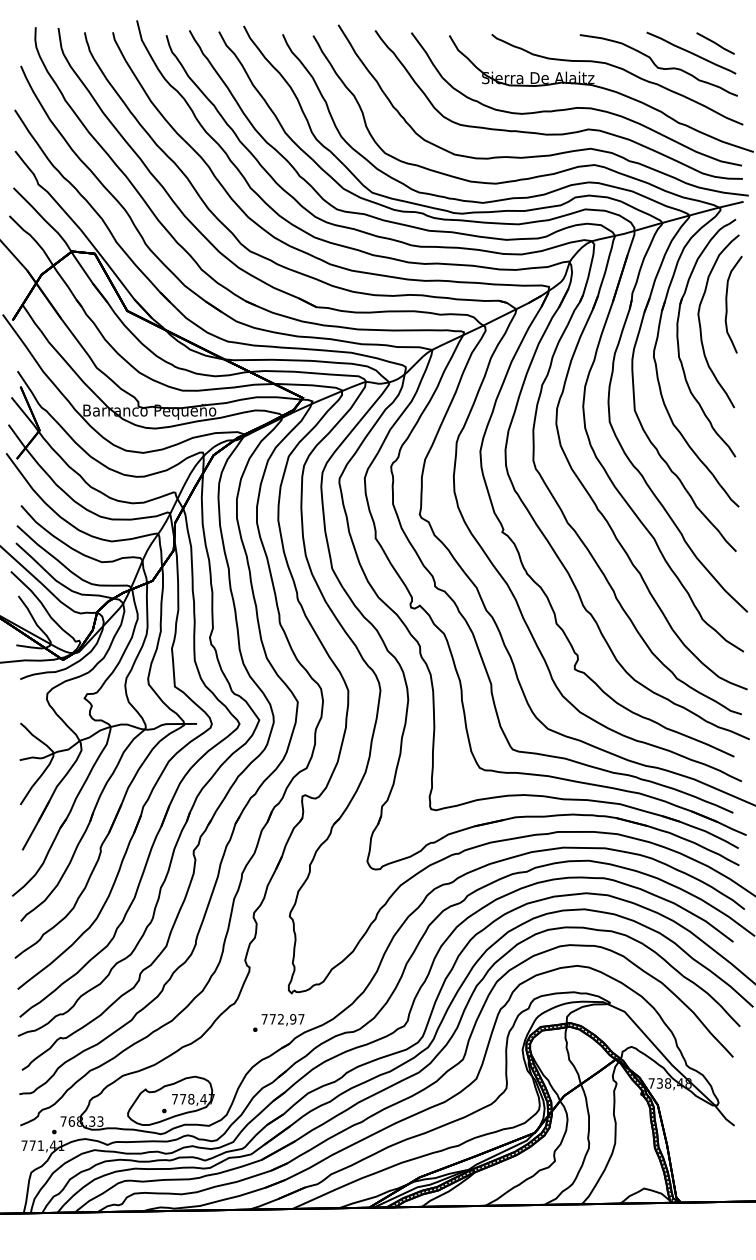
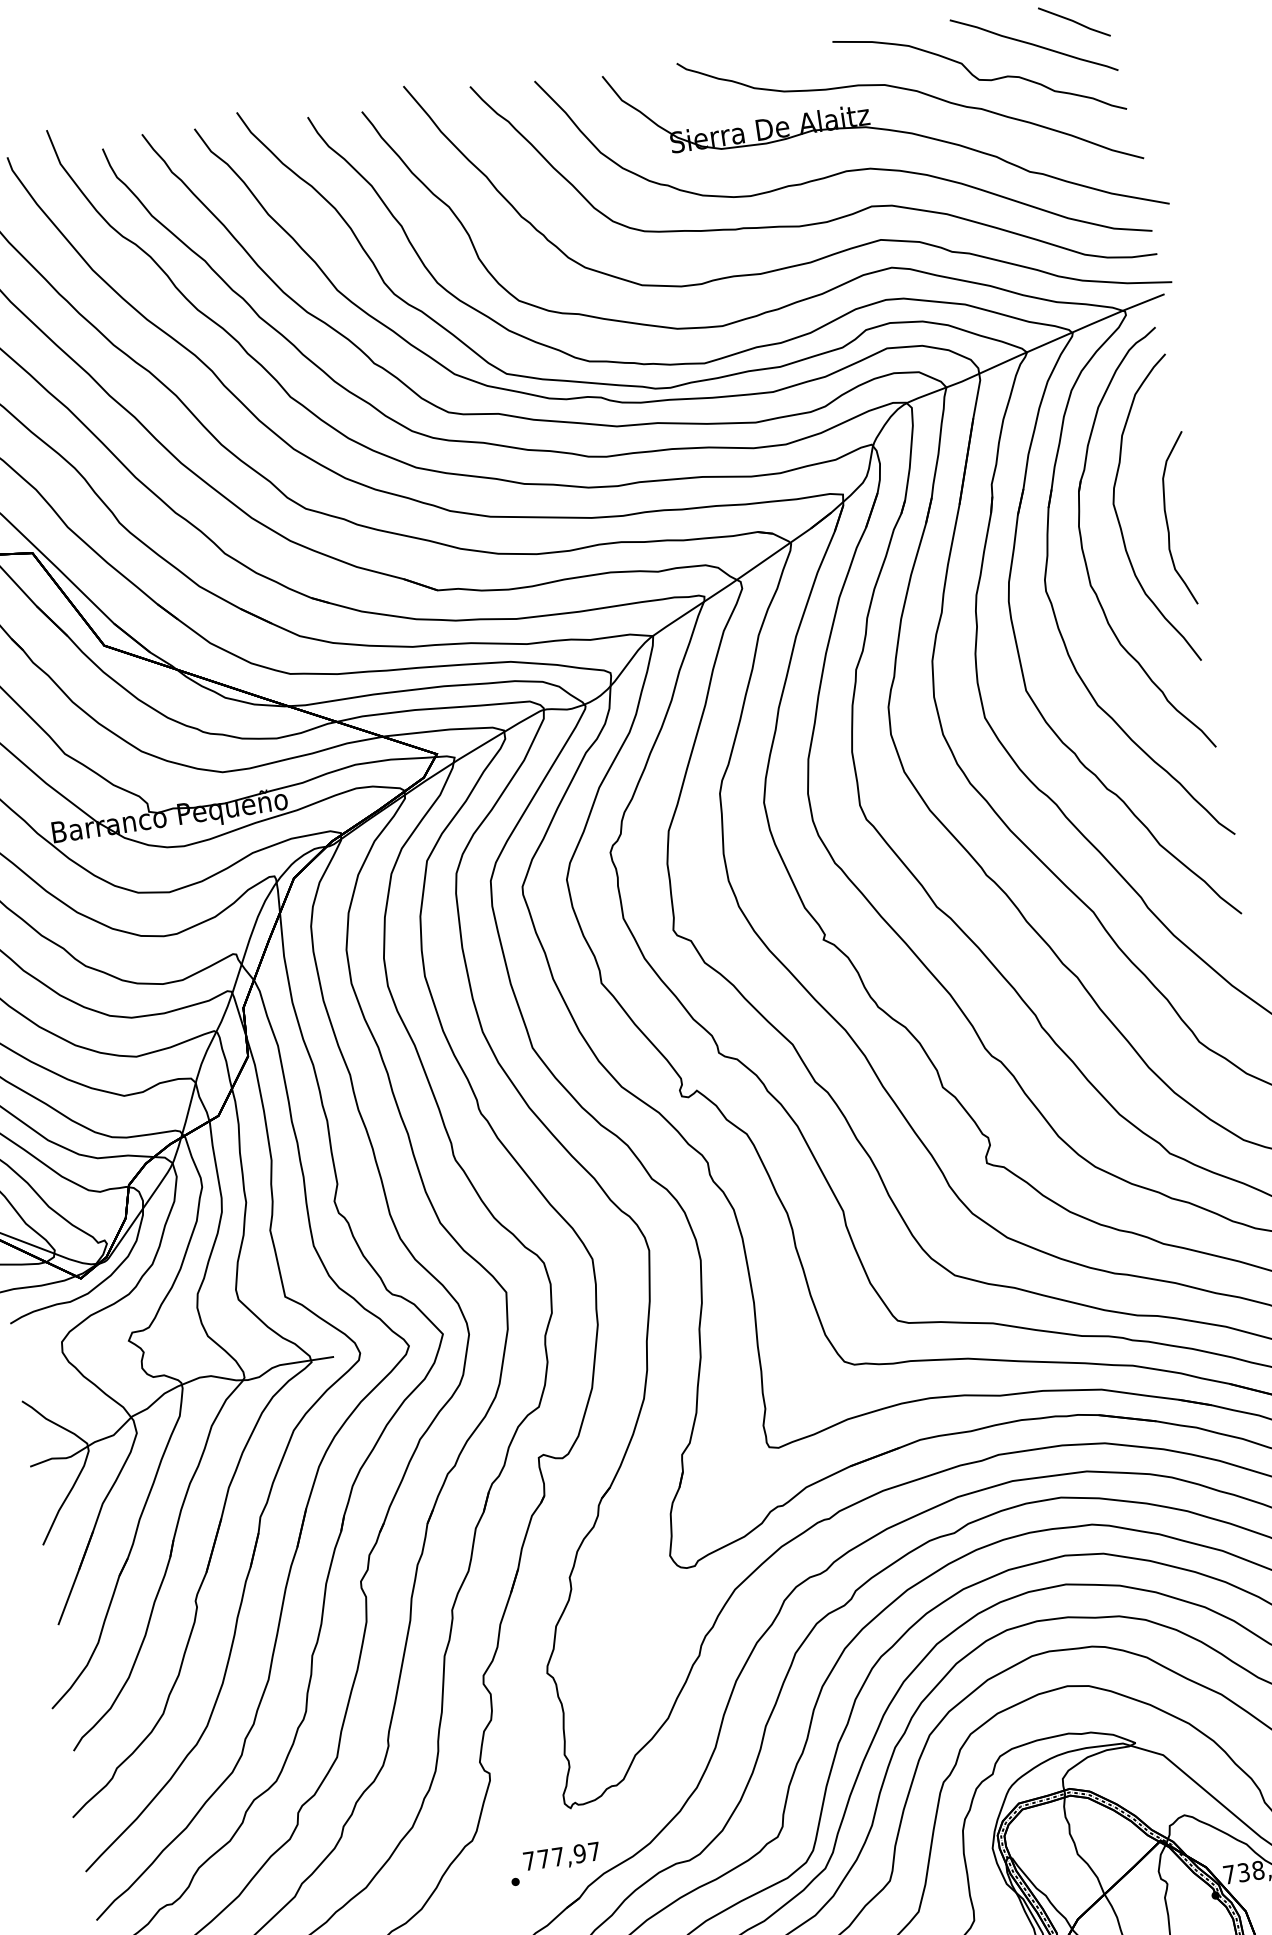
curve: (727, 304) -> (1168, 520), moved
text: (280, 1019) -> (557, 1857), 772,97 -> 777,97

